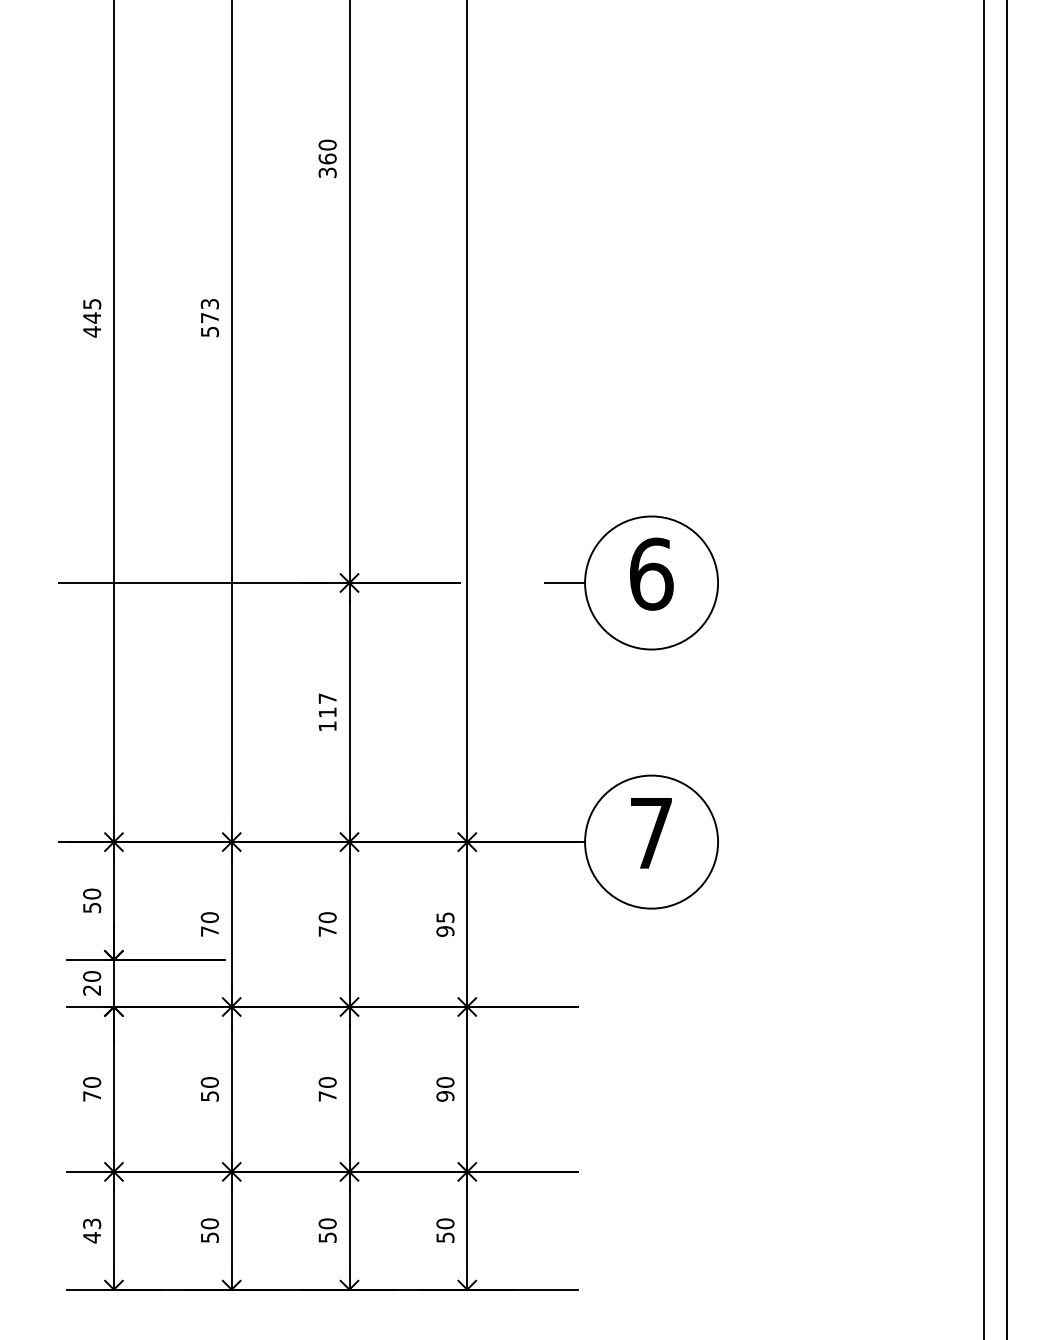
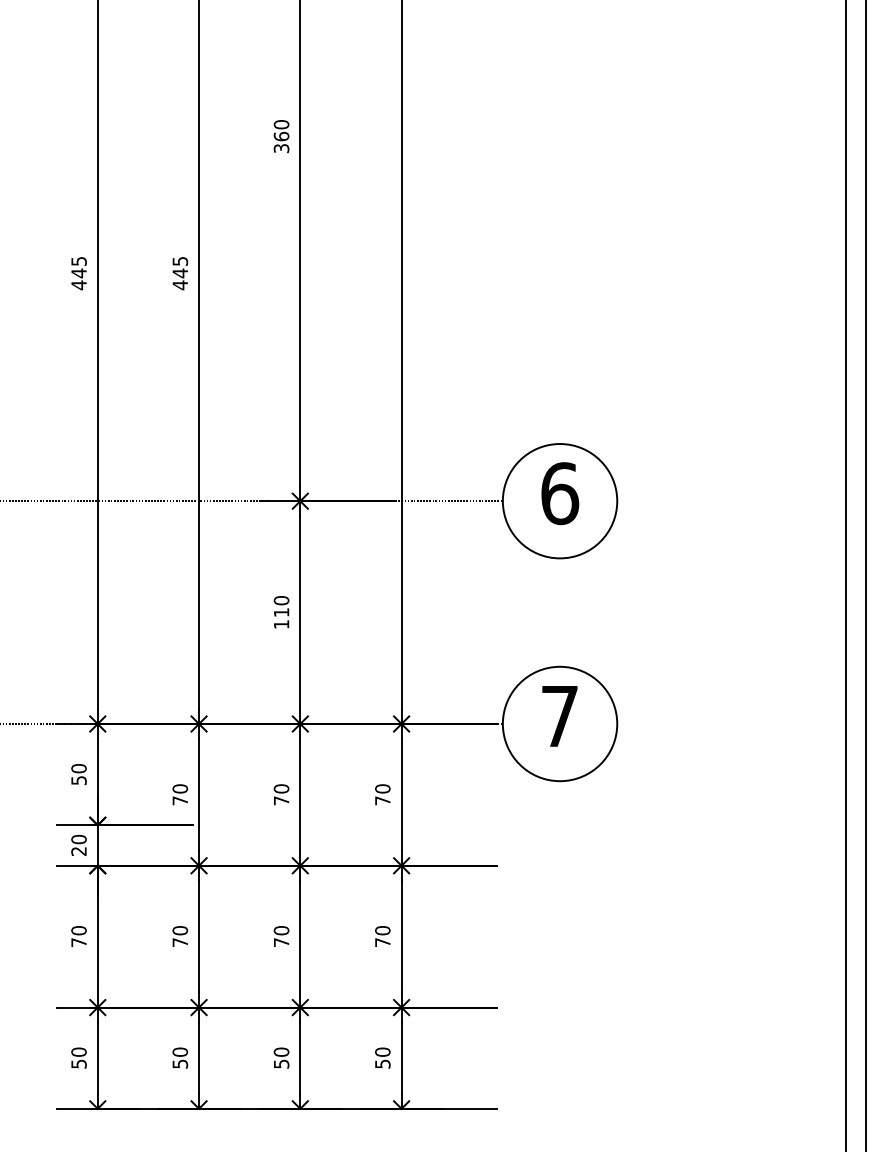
text: (210, 318) -> (180, 273), 573 -> 445
text: (327, 698) -> (281, 600), 117 -> 110
text: (445, 924) -> (382, 794), 95 -> 70
text: (210, 1096) -> (180, 942), 50 -> 70
text: (445, 1096) -> (382, 942), 90 -> 70
text: (91, 1231) -> (78, 1058), 43 -> 50

